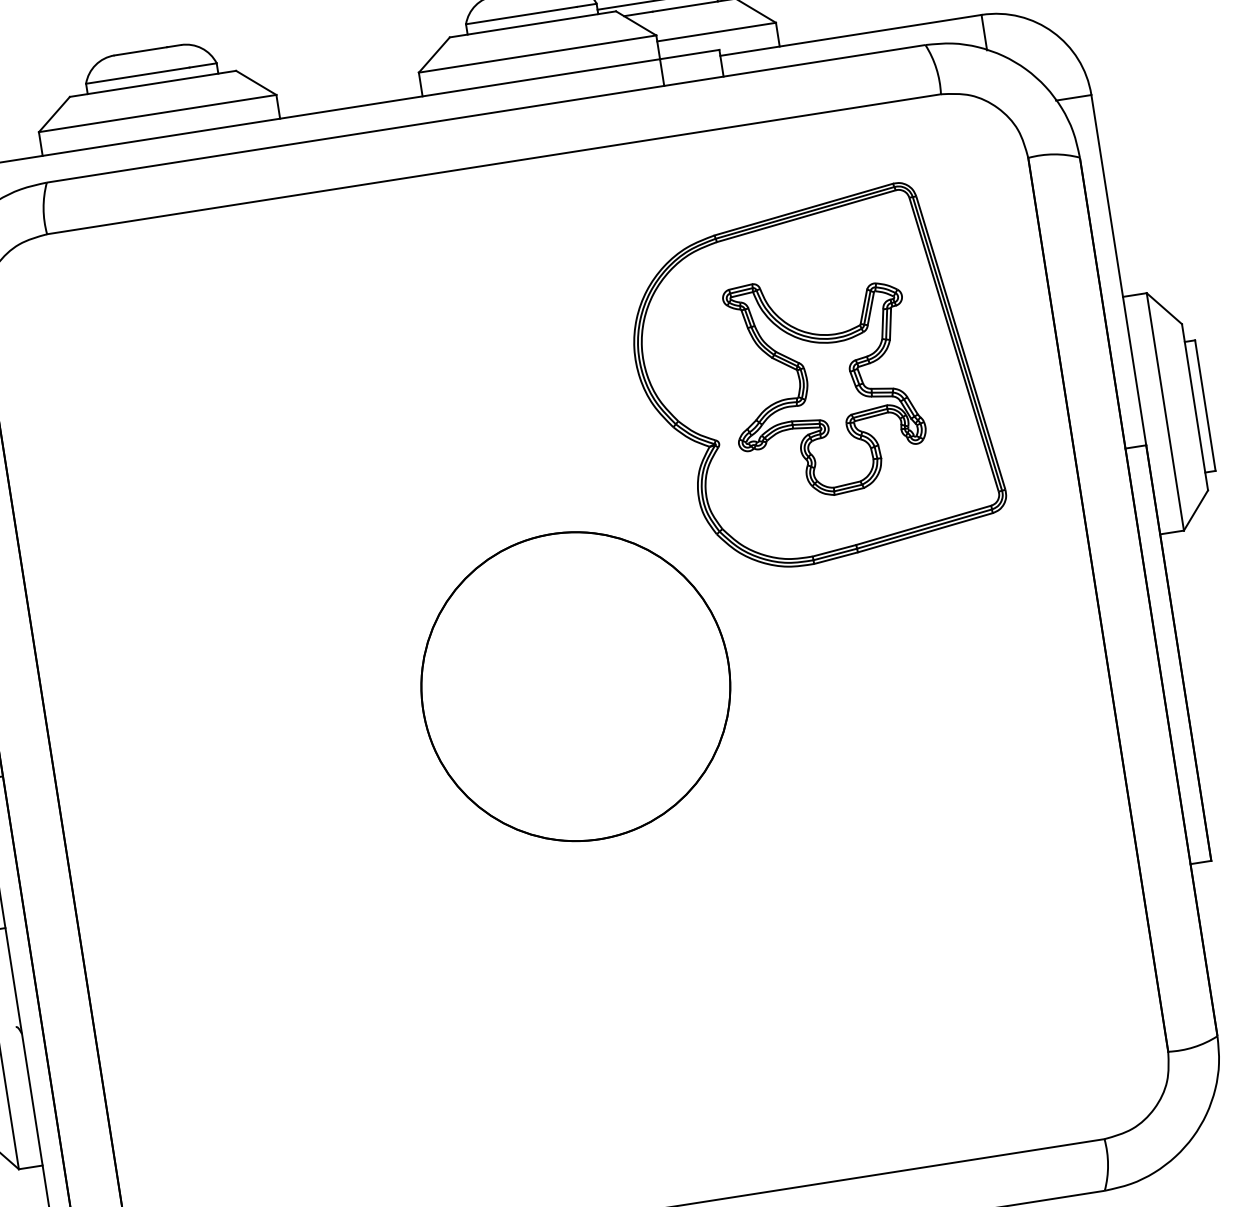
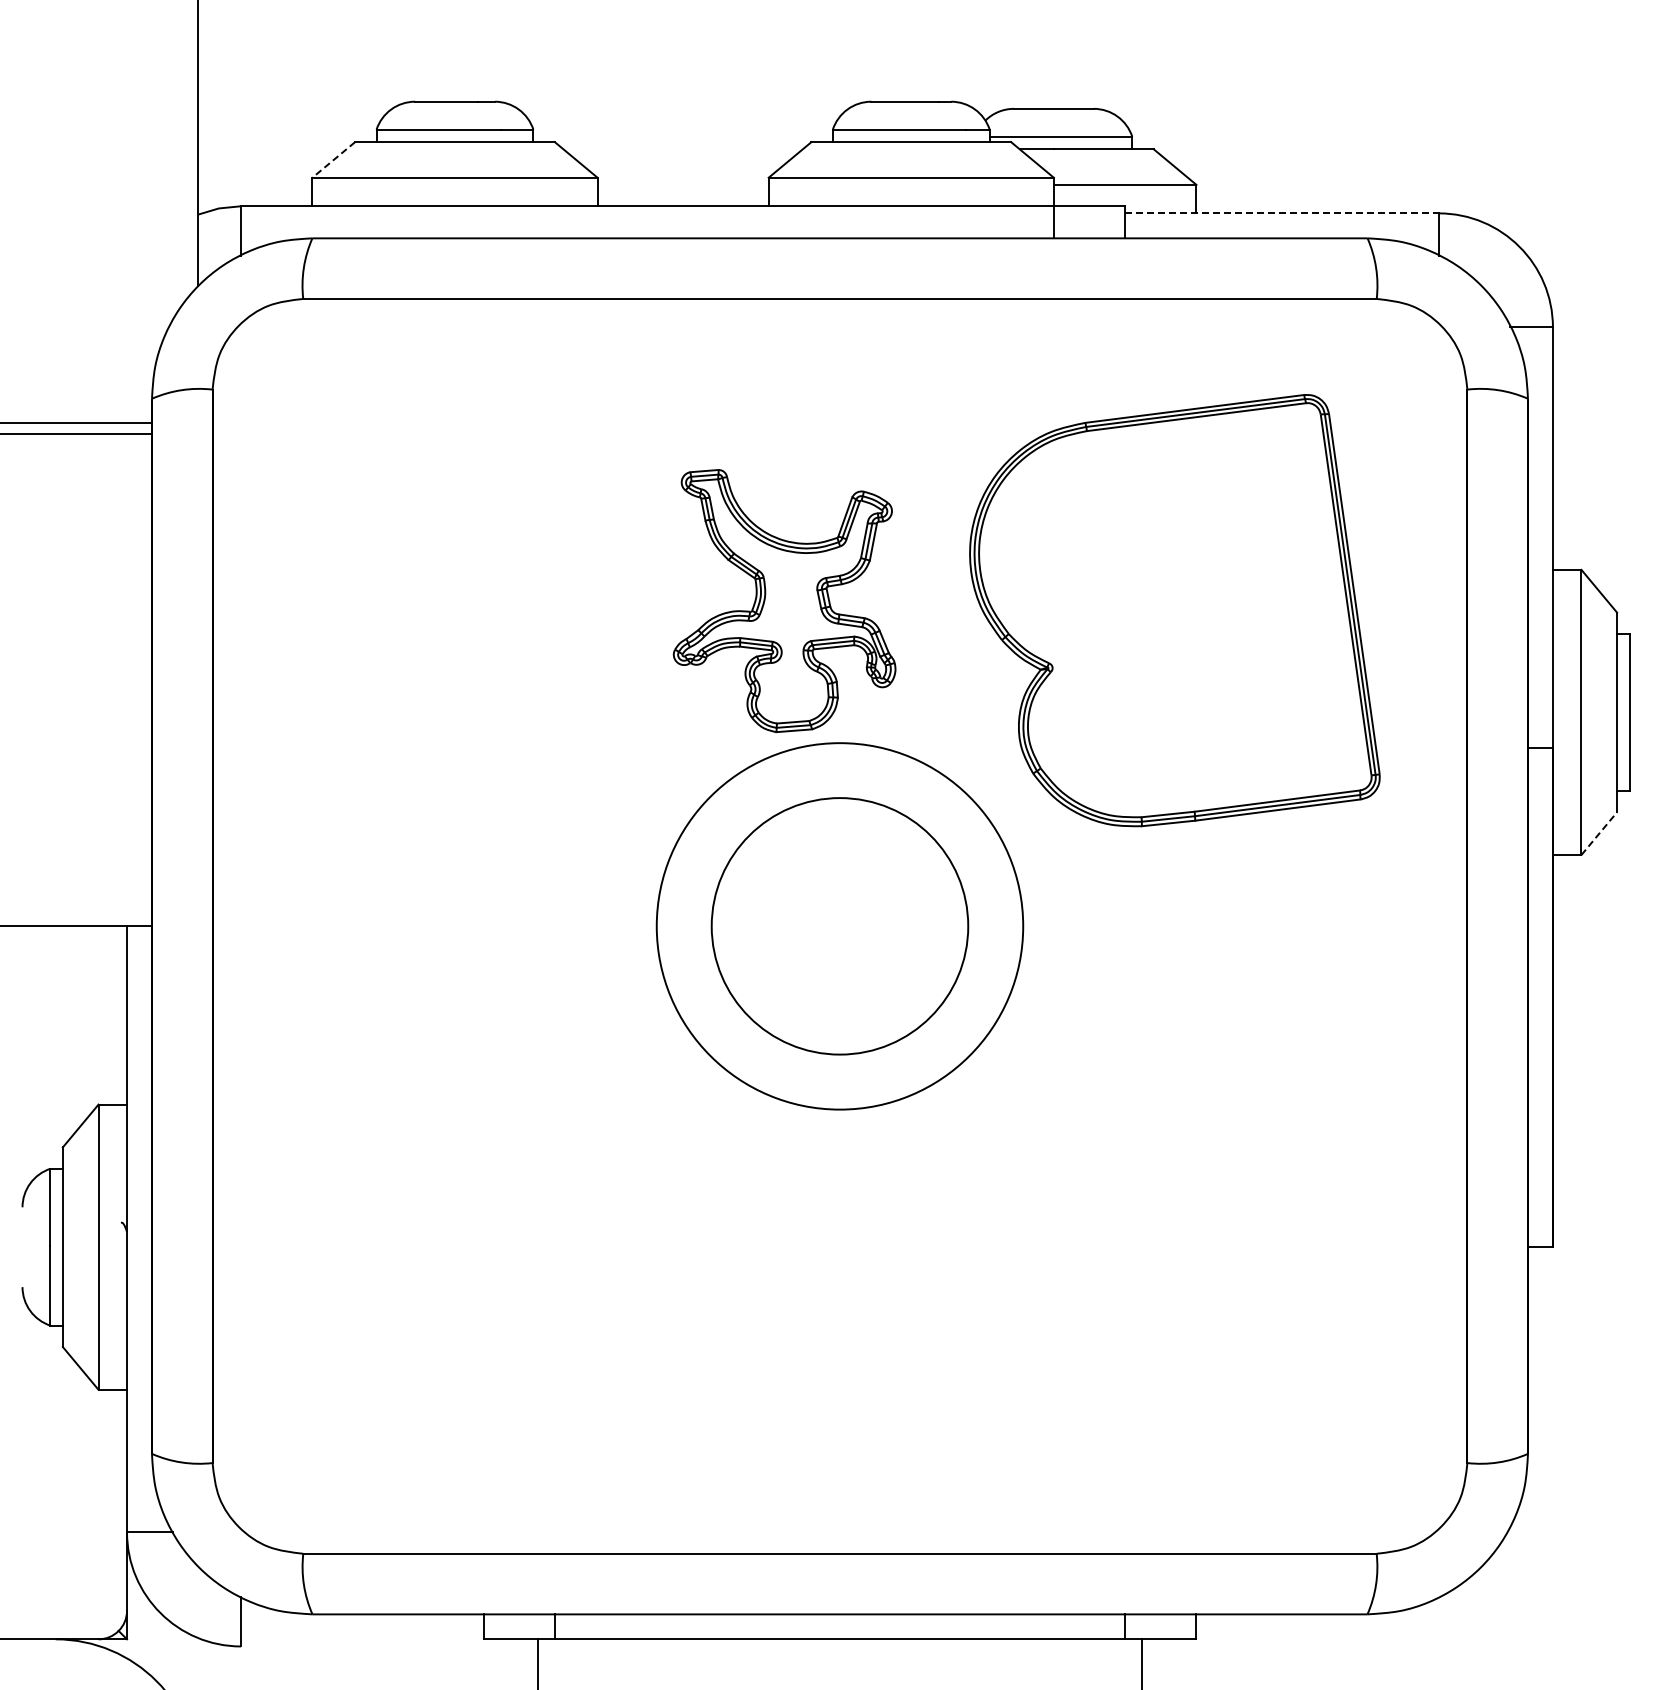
line: (851, 35) -> (1282, 213), solid -> dashed
line: (54, 114) -> (333, 159), solid -> dashed
part: (824, 385) -> (784, 601), moved
line: (1196, 510) -> (1599, 833), solid -> dashed
circle: (575, 686) -> (839, 926), size x0.7

